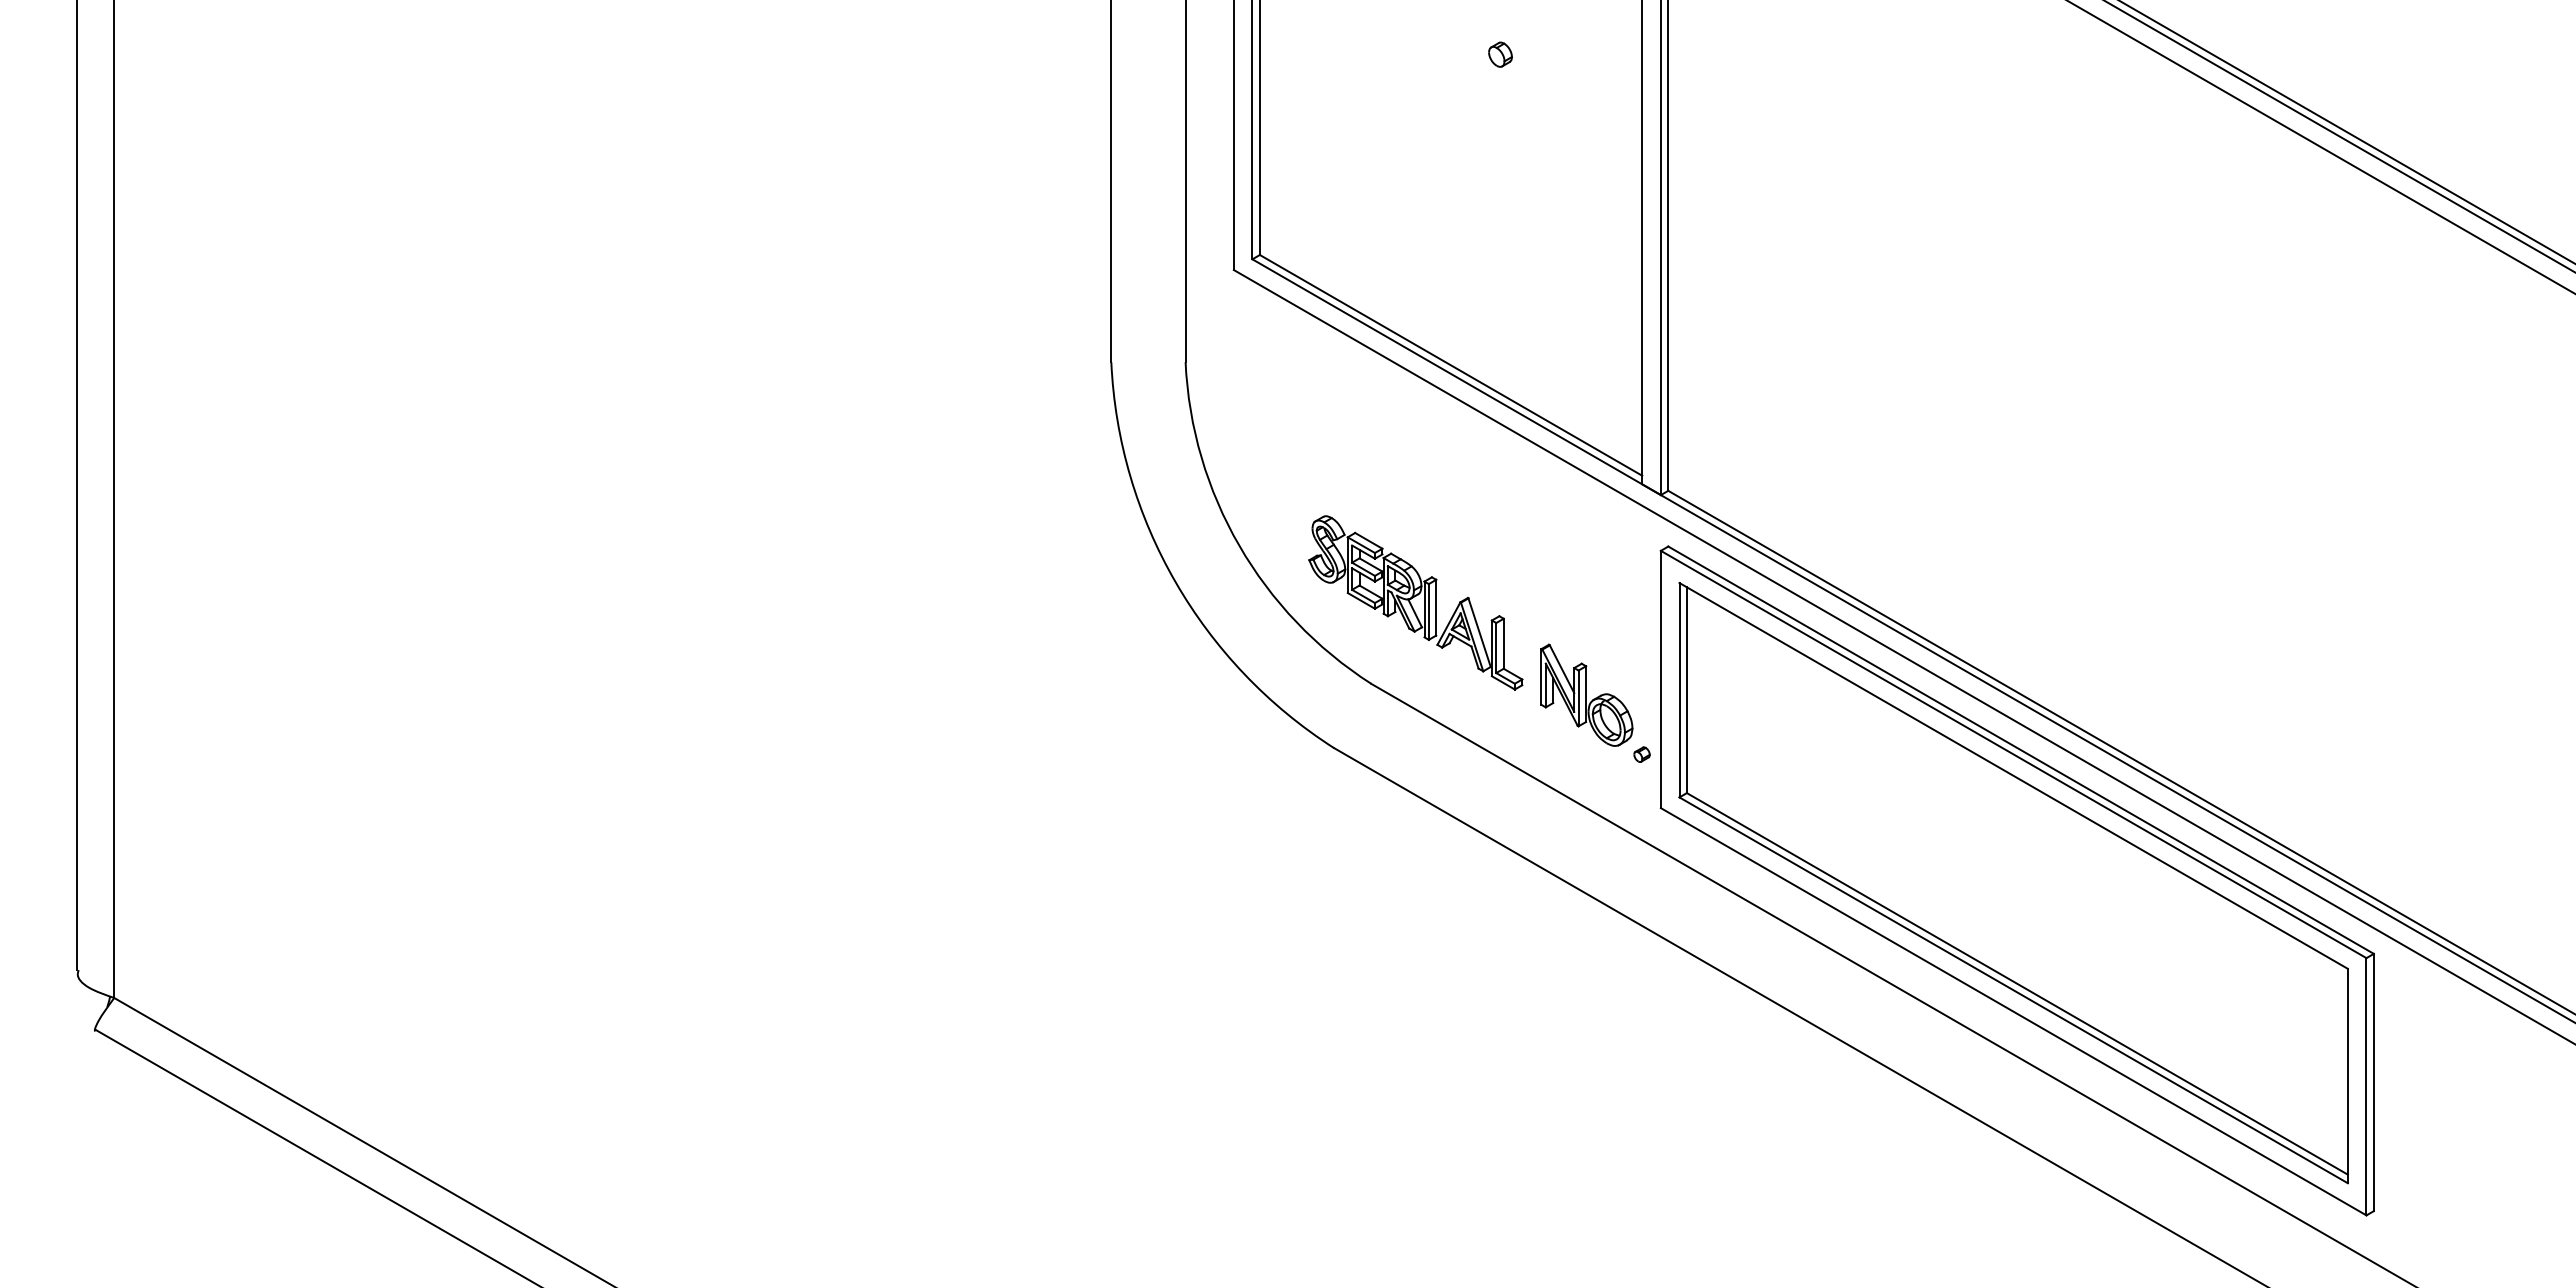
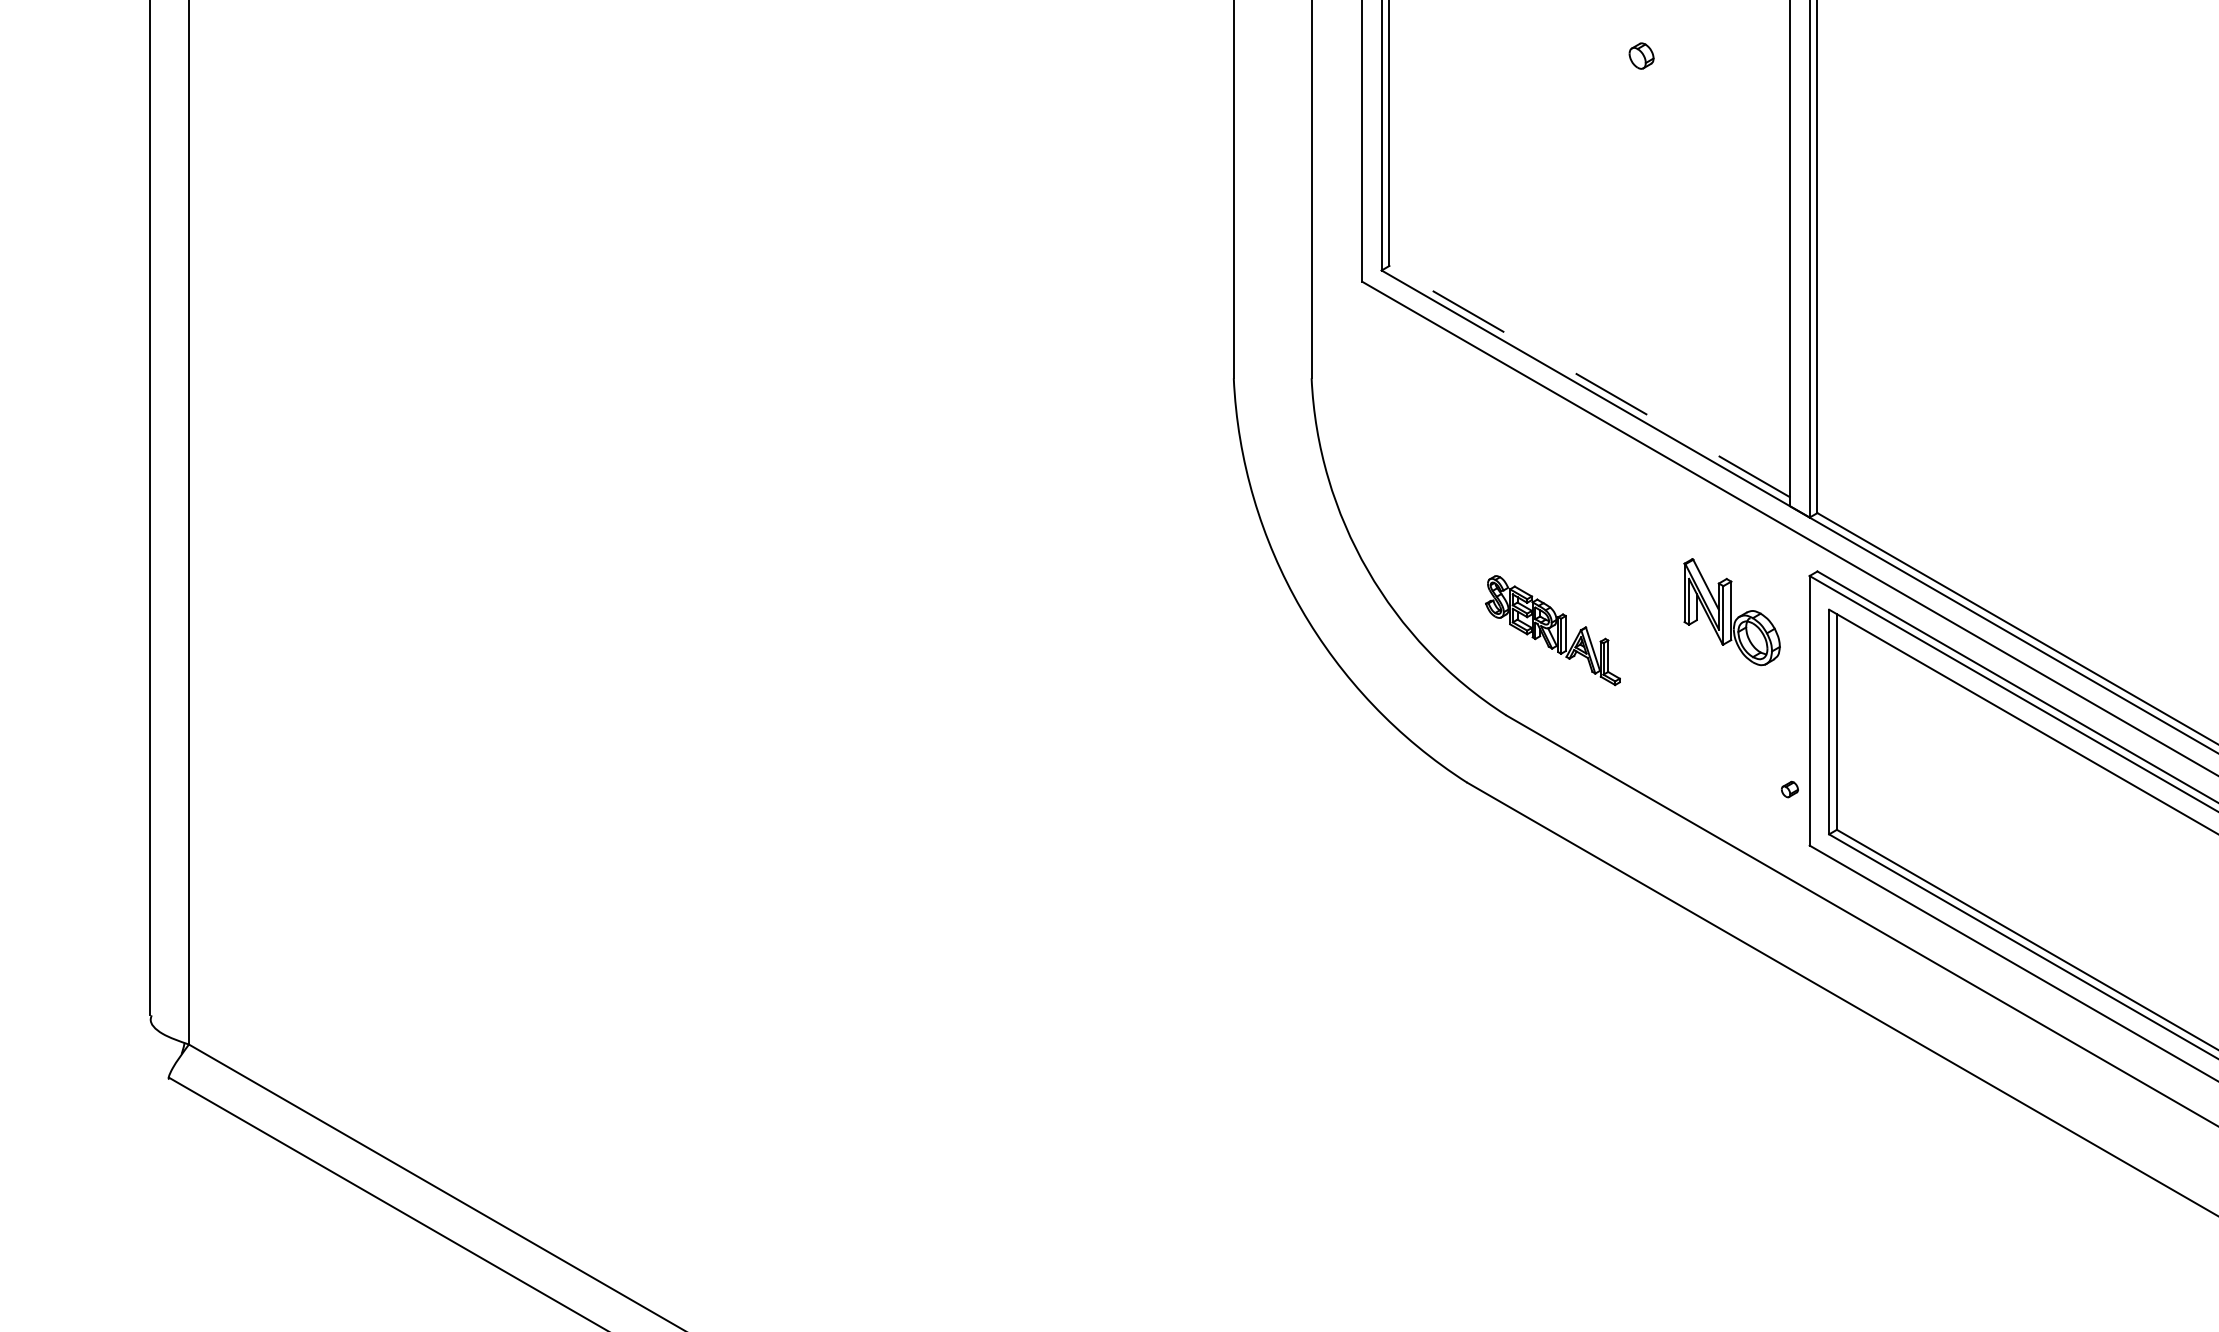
line: (1451, 365) -> (1590, 381), solid -> dashed
part: (1415, 602) -> (1552, 630), size x0.6
part: (1586, 694) -> (1731, 611), moved

